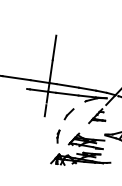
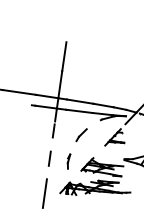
line: (41, 133) -> (49, 158), added
line: (37, 163) -> (44, 193), added

